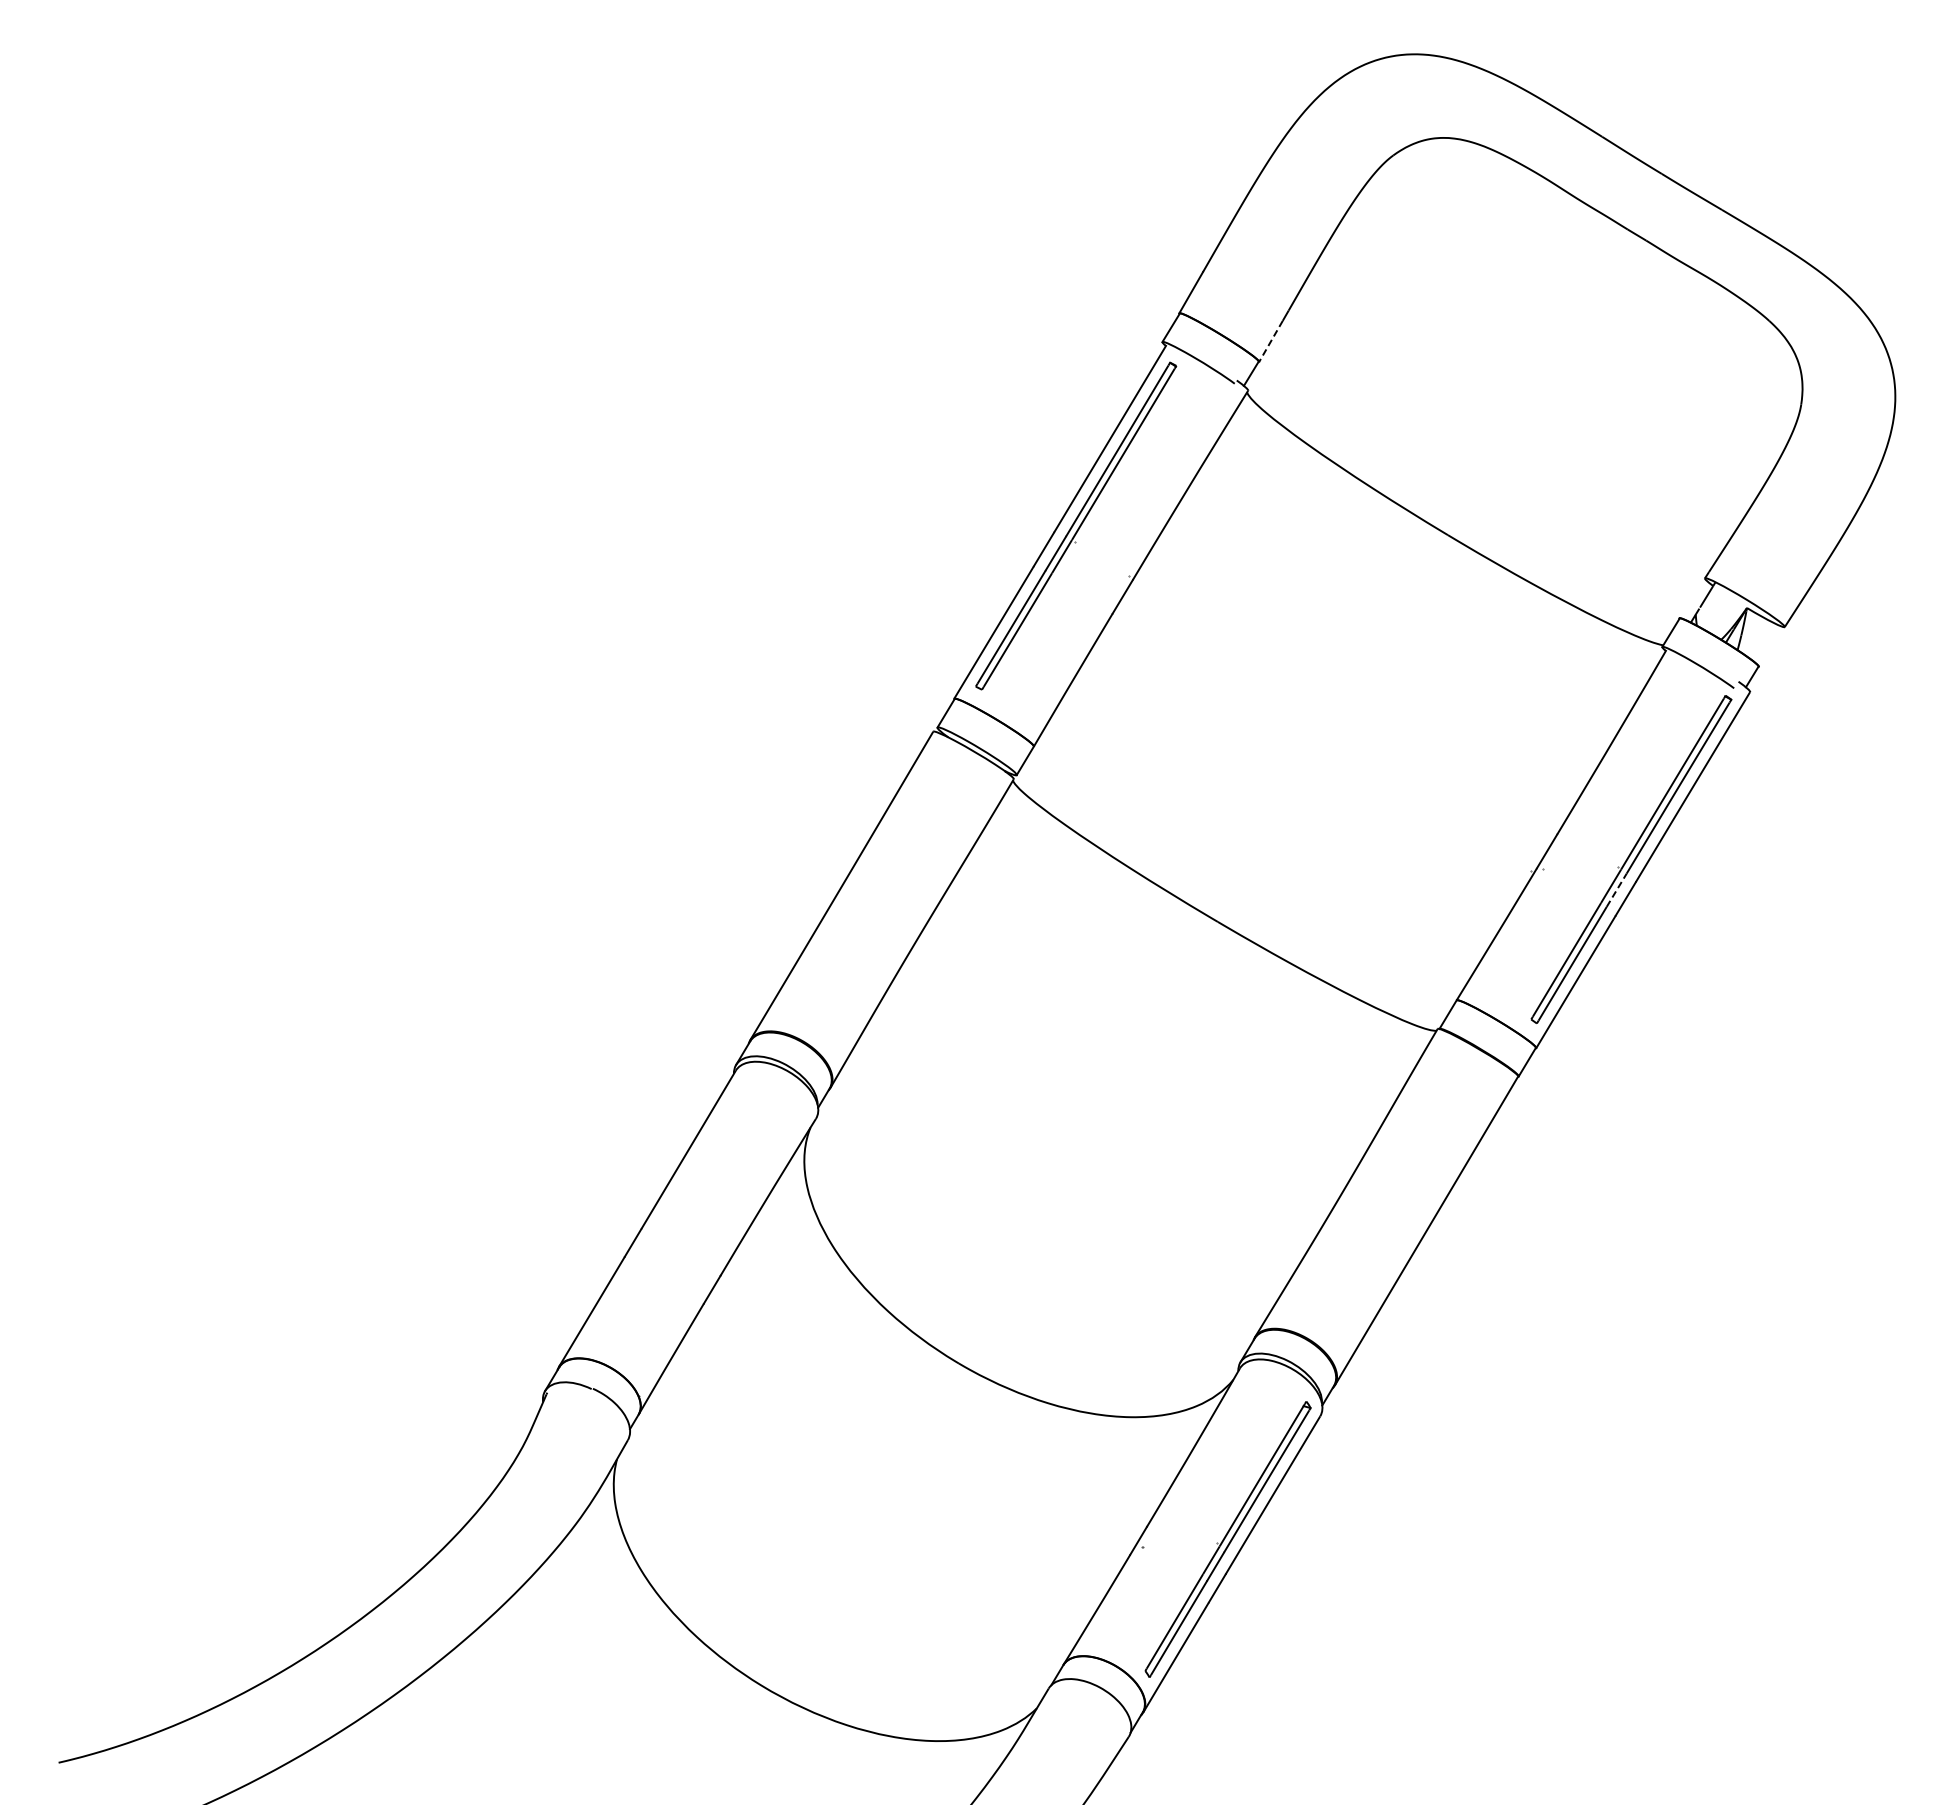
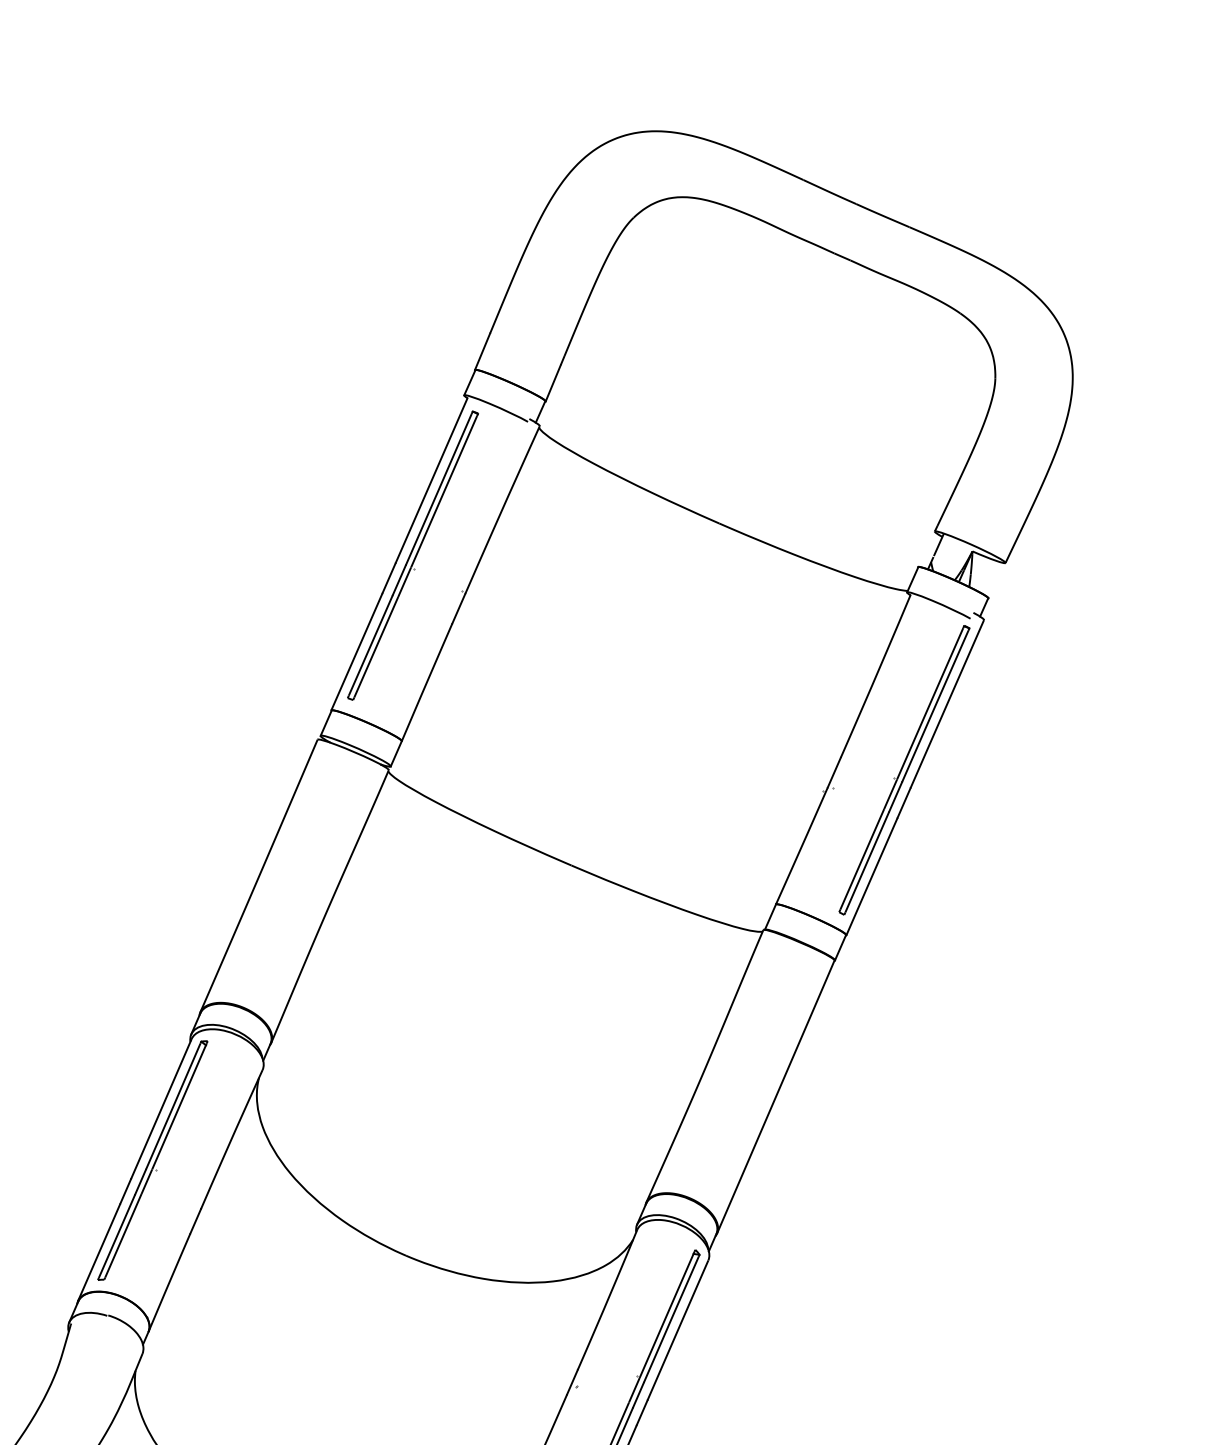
line: (1271, 341) -> (553, 383), dashed -> solid
line: (1616, 889) -> (895, 796), dashed -> solid
part: (670, 1210) -> (152, 1160), added

